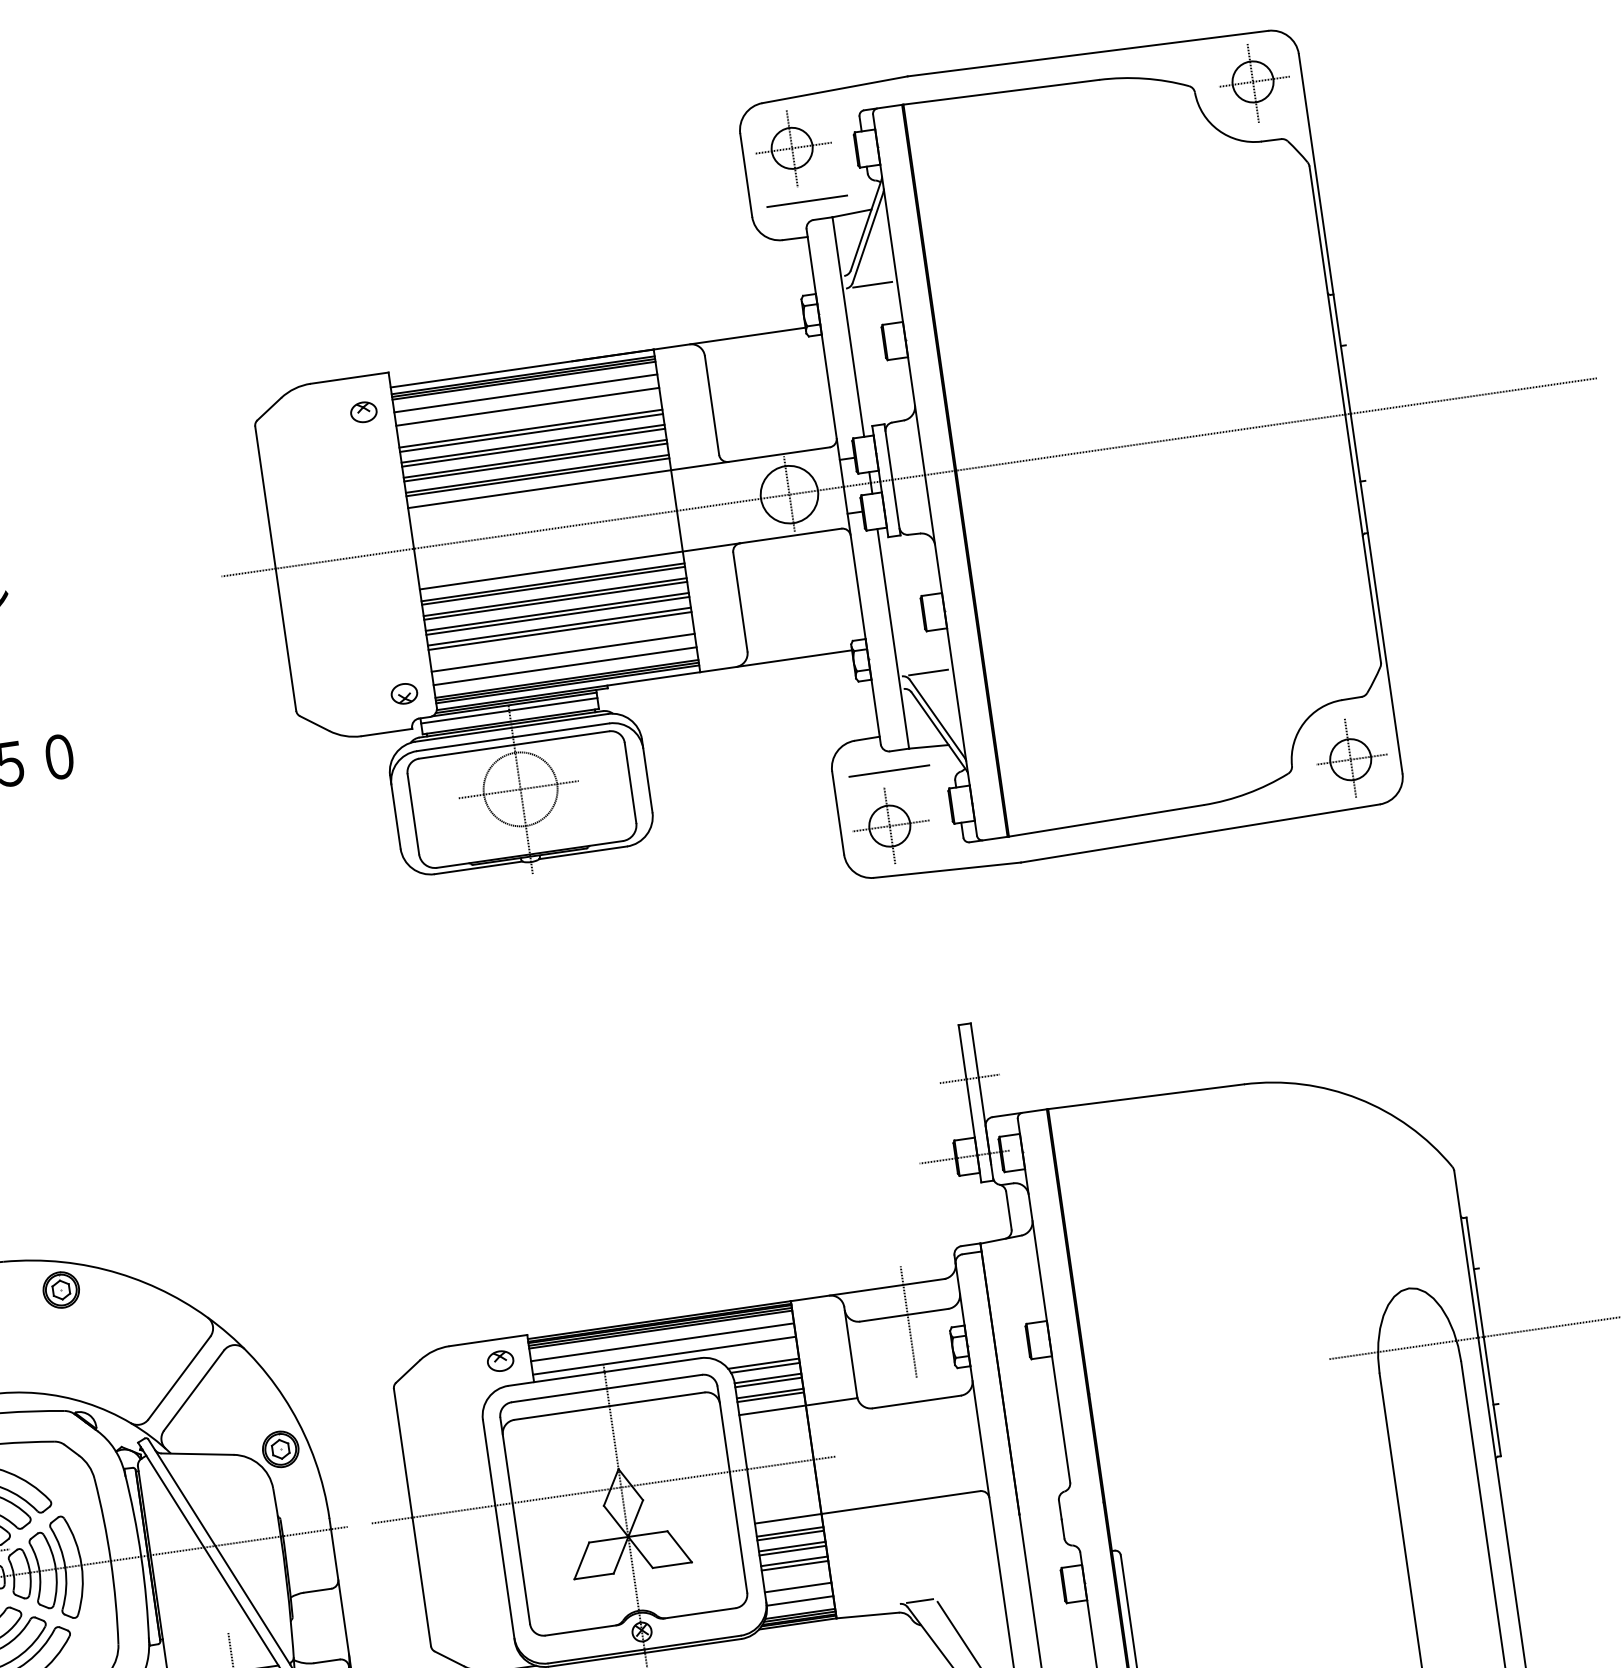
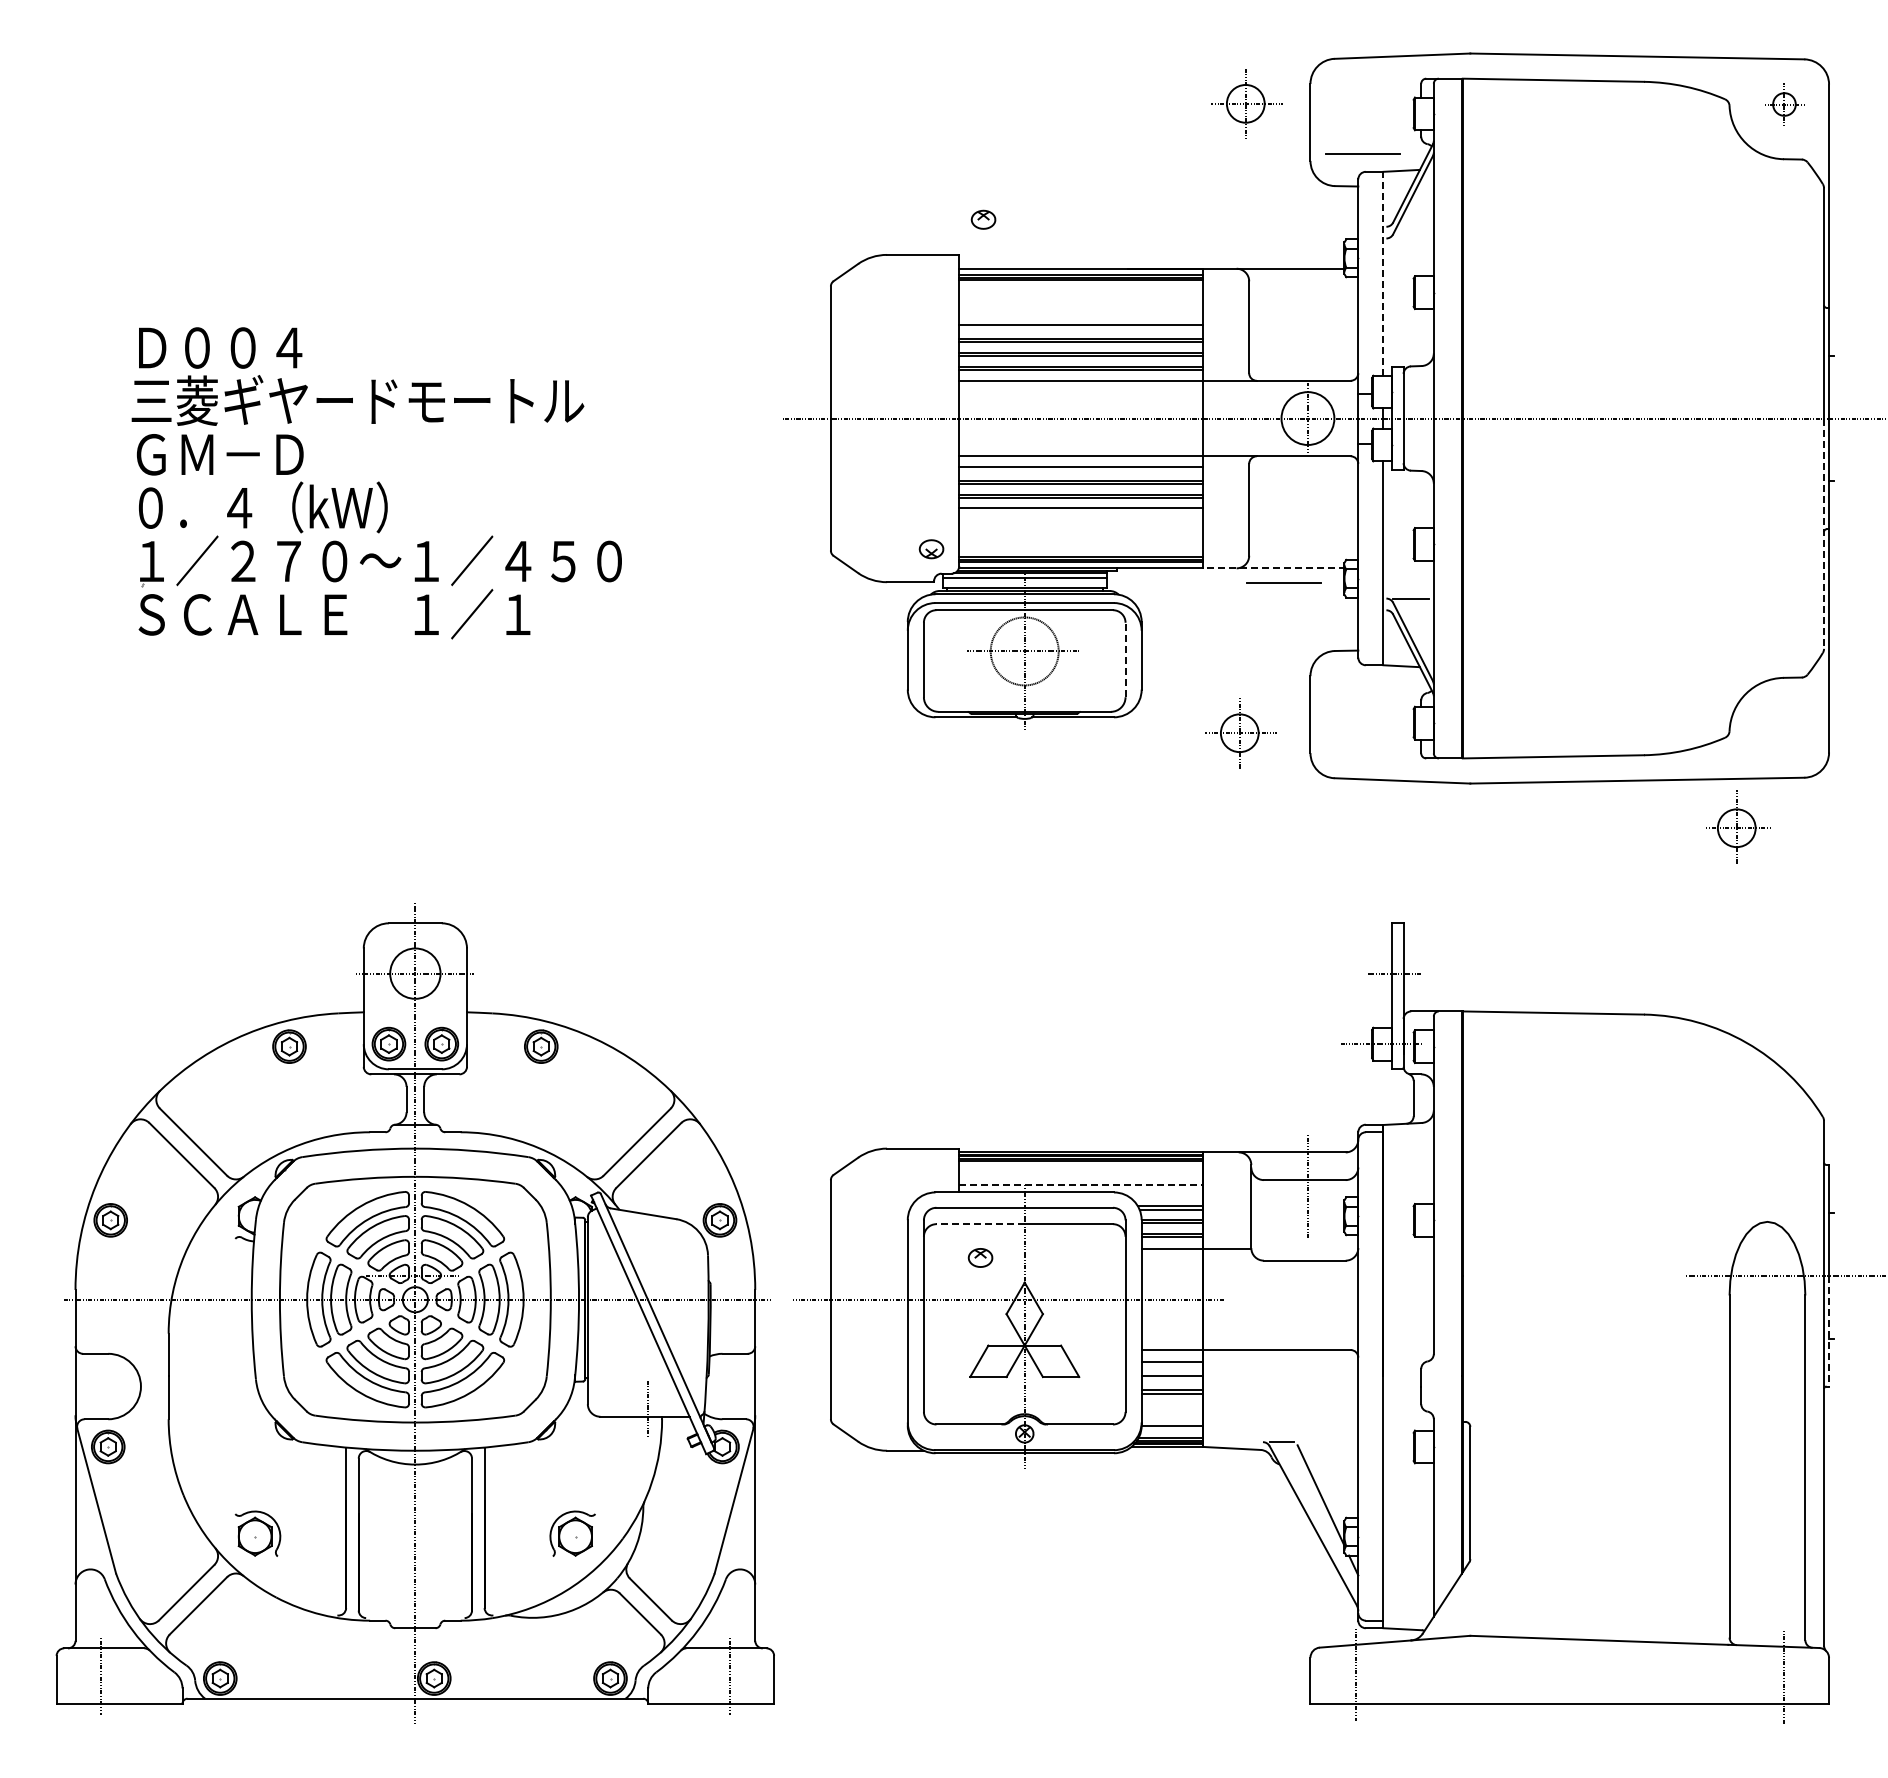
part: (1255, 83) -> (1785, 105), size x0.6
part: (792, 147) -> (1246, 103), moved
line: (873, 284) -> (1411, 238), removed
line: (848, 326) -> (1383, 273), solid -> dashed
line: (525, 392) -> (1081, 291), removed
line: (527, 406) -> (1081, 304), removed
part: (363, 411) -> (983, 219), moved
line: (531, 432) -> (1081, 328), removed
line: (1363, 539) -> (1824, 534), solid -> dashed
line: (553, 585) -> (1081, 470), removed
line: (560, 630) -> (1081, 512), removed
line: (563, 652) -> (1081, 532), removed
line: (776, 661) -> (1274, 568), solid -> dashed
line: (565, 666) -> (1081, 545), removed
part: (1352, 757) -> (1738, 826), moved
line: (889, 770) -> (1283, 582), moved
line: (630, 782) -> (1125, 659), solid -> dashed
part: (890, 826) -> (1240, 733), moved
line: (662, 1342) -> (1081, 1173), removed
line: (664, 1355) -> (1081, 1185), solid -> dashed
part: (500, 1360) -> (980, 1257), moved
line: (1492, 1396) -> (1829, 1331), solid -> dashed
line: (561, 1413) -> (980, 1224), solid -> dashed
line: (790, 1535) -> (1172, 1365), removed
line: (792, 1550) -> (1172, 1379), removed
line: (798, 1587) -> (1172, 1413), removed

